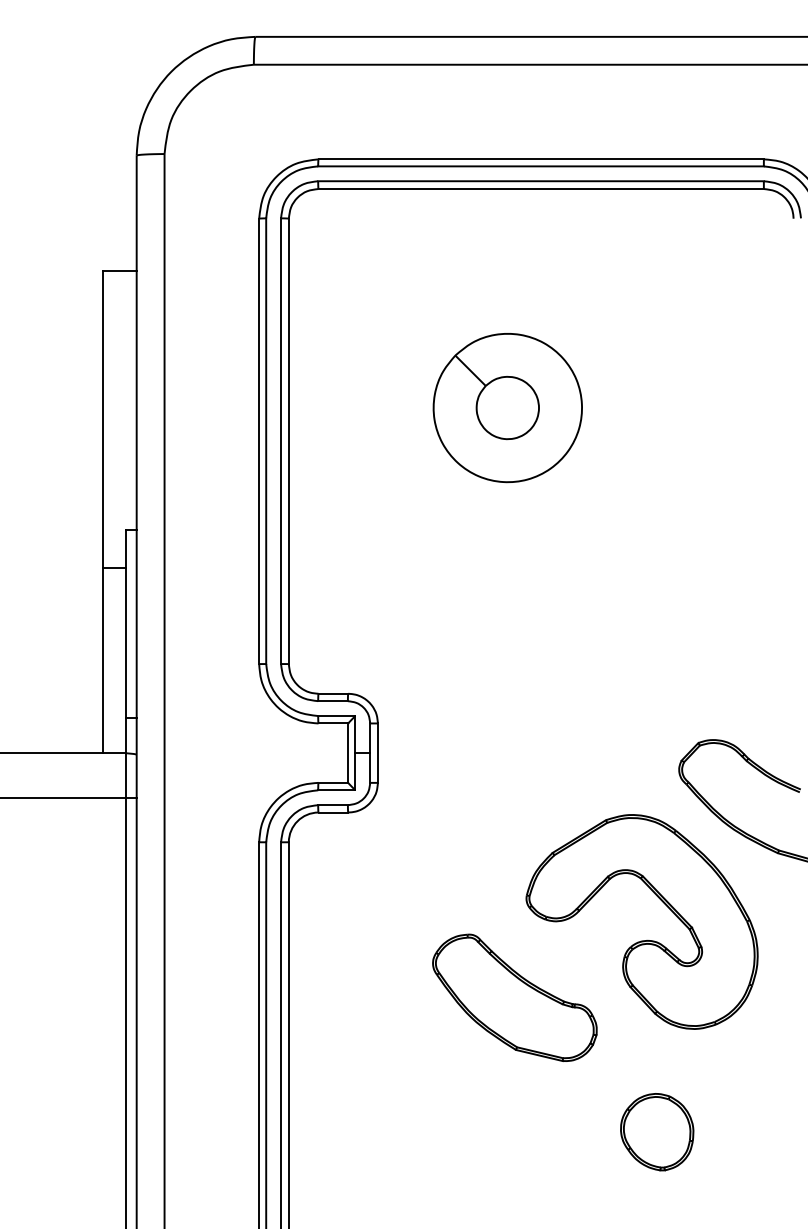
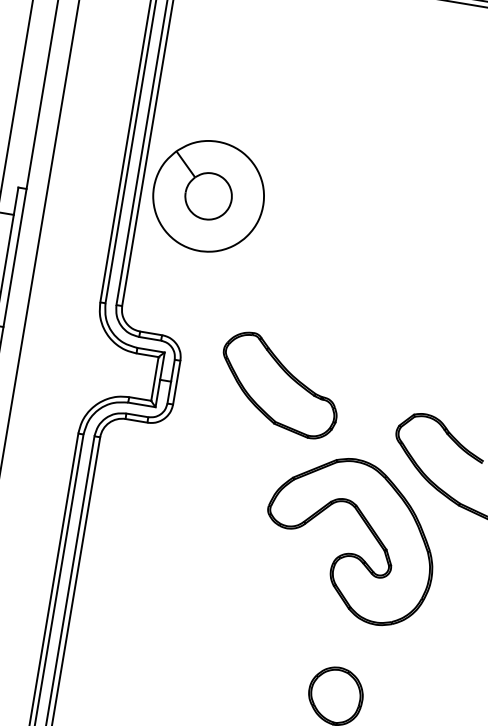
part: (507, 408) -> (208, 196), moved
part: (514, 997) -> (279, 384), moved

